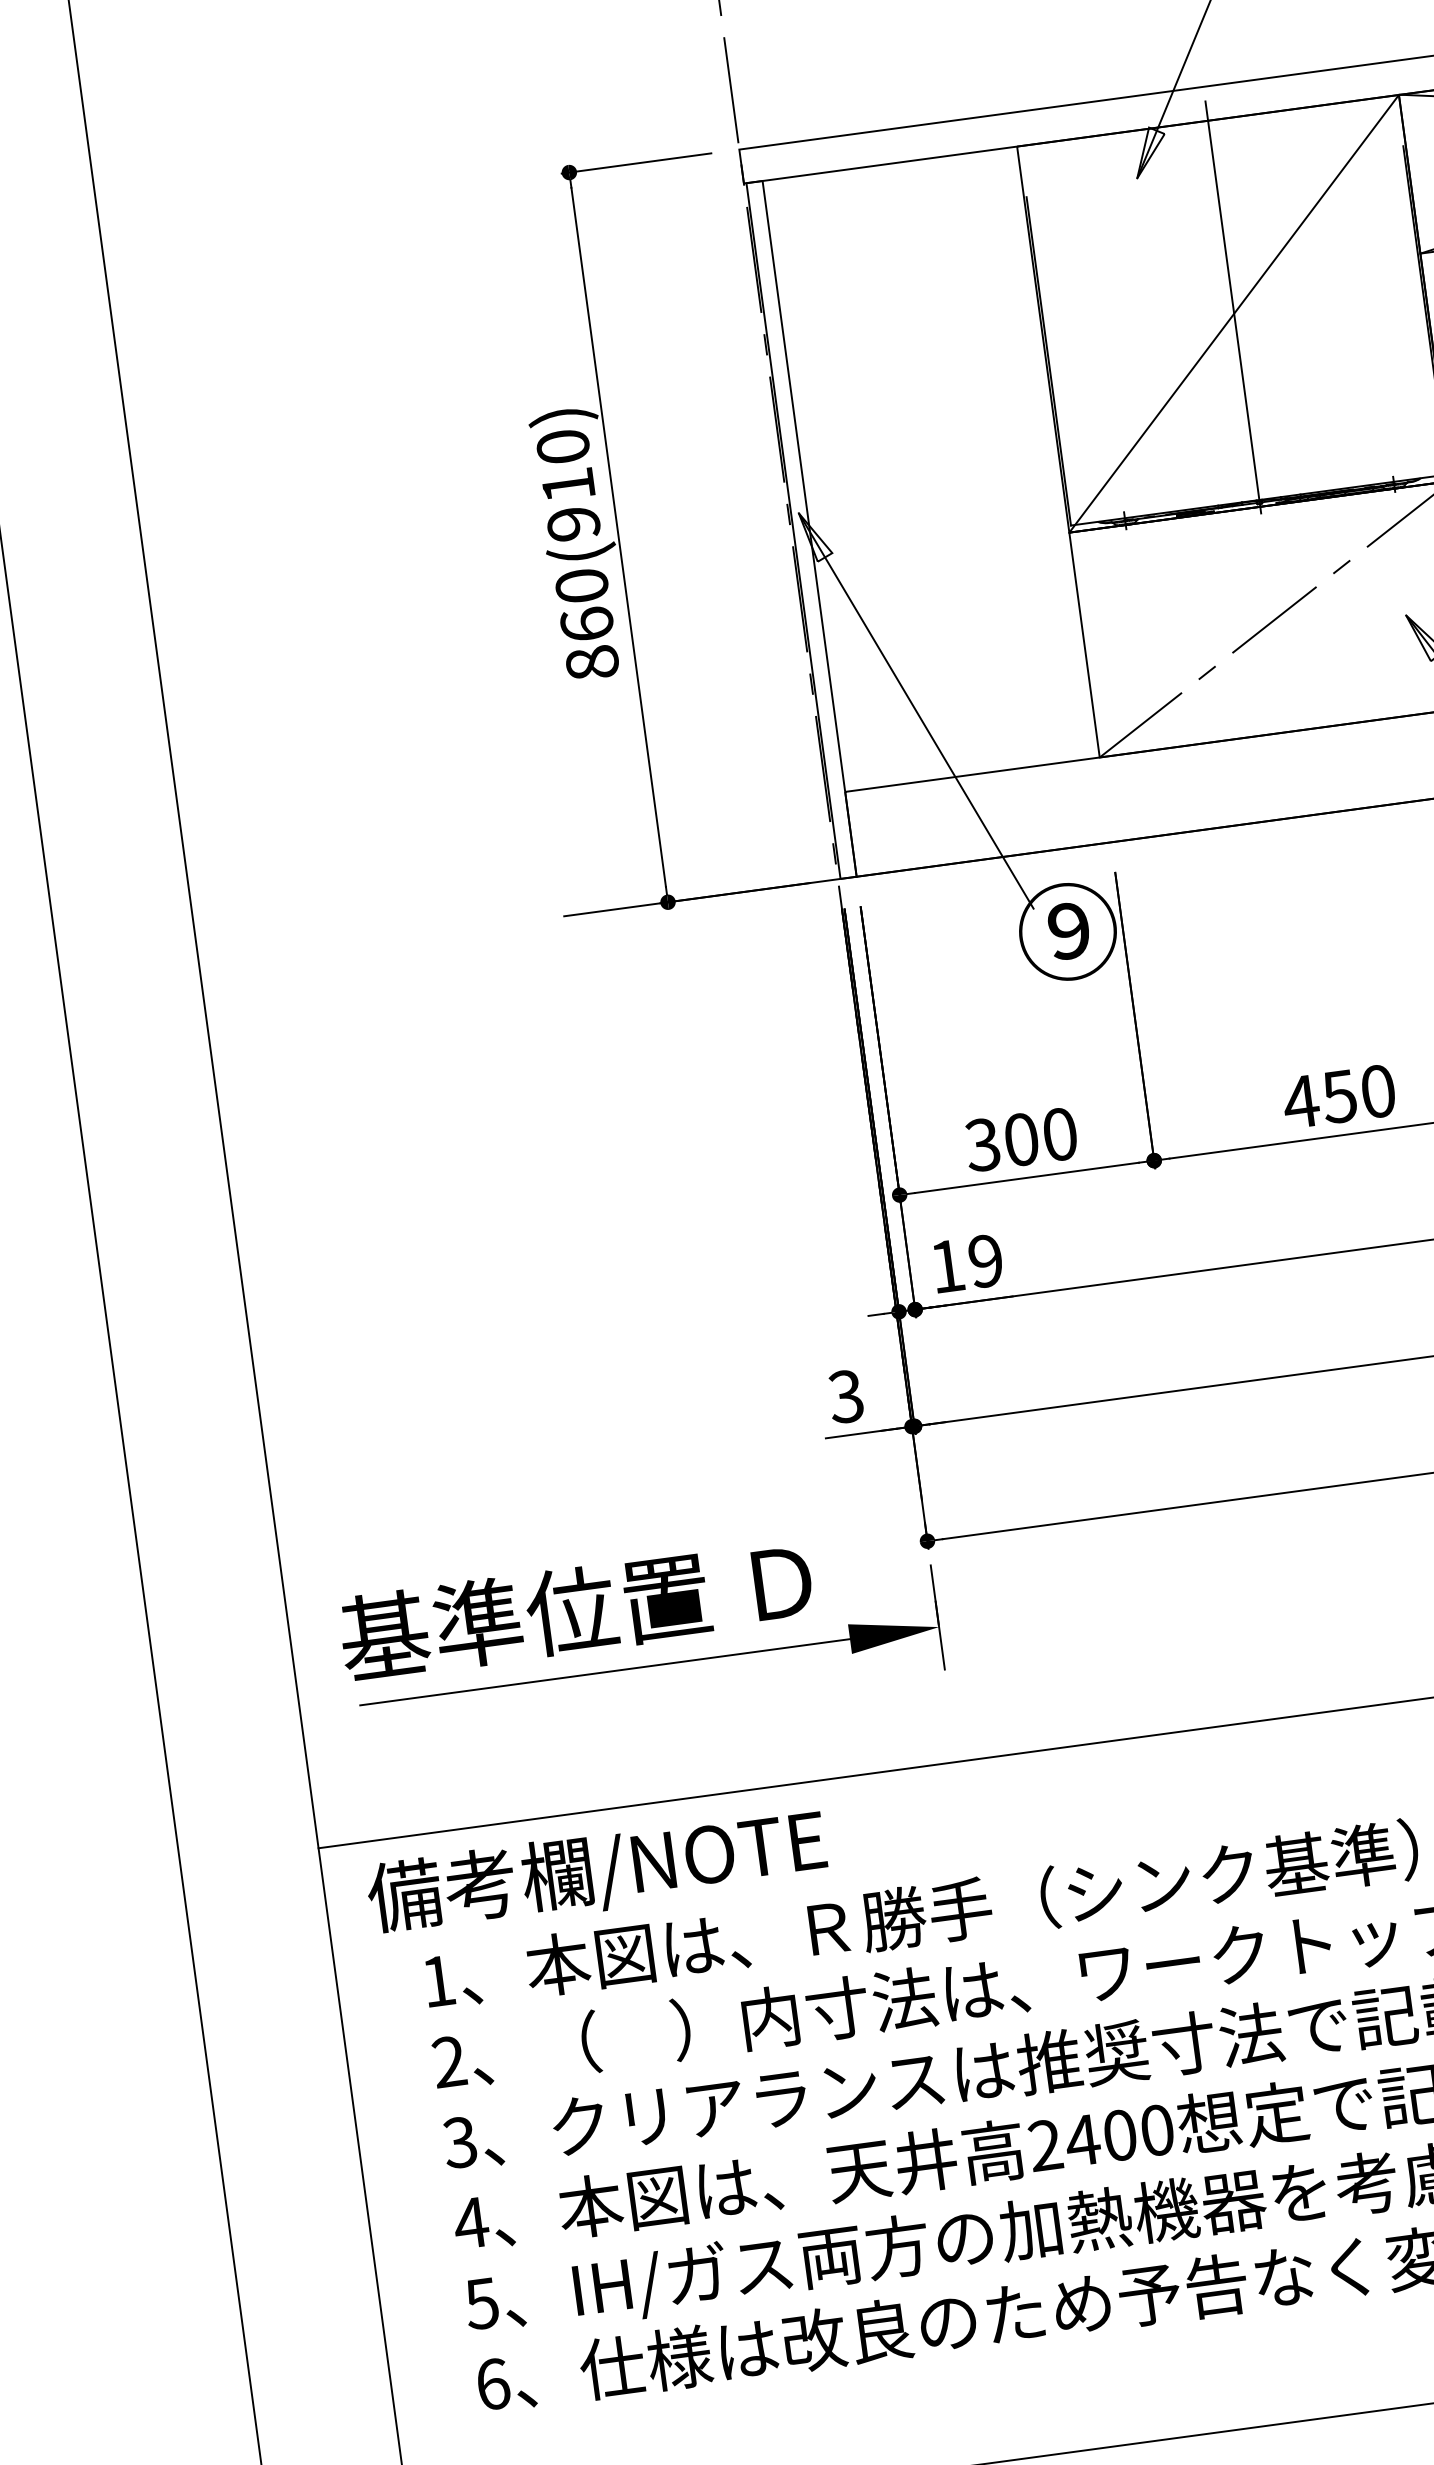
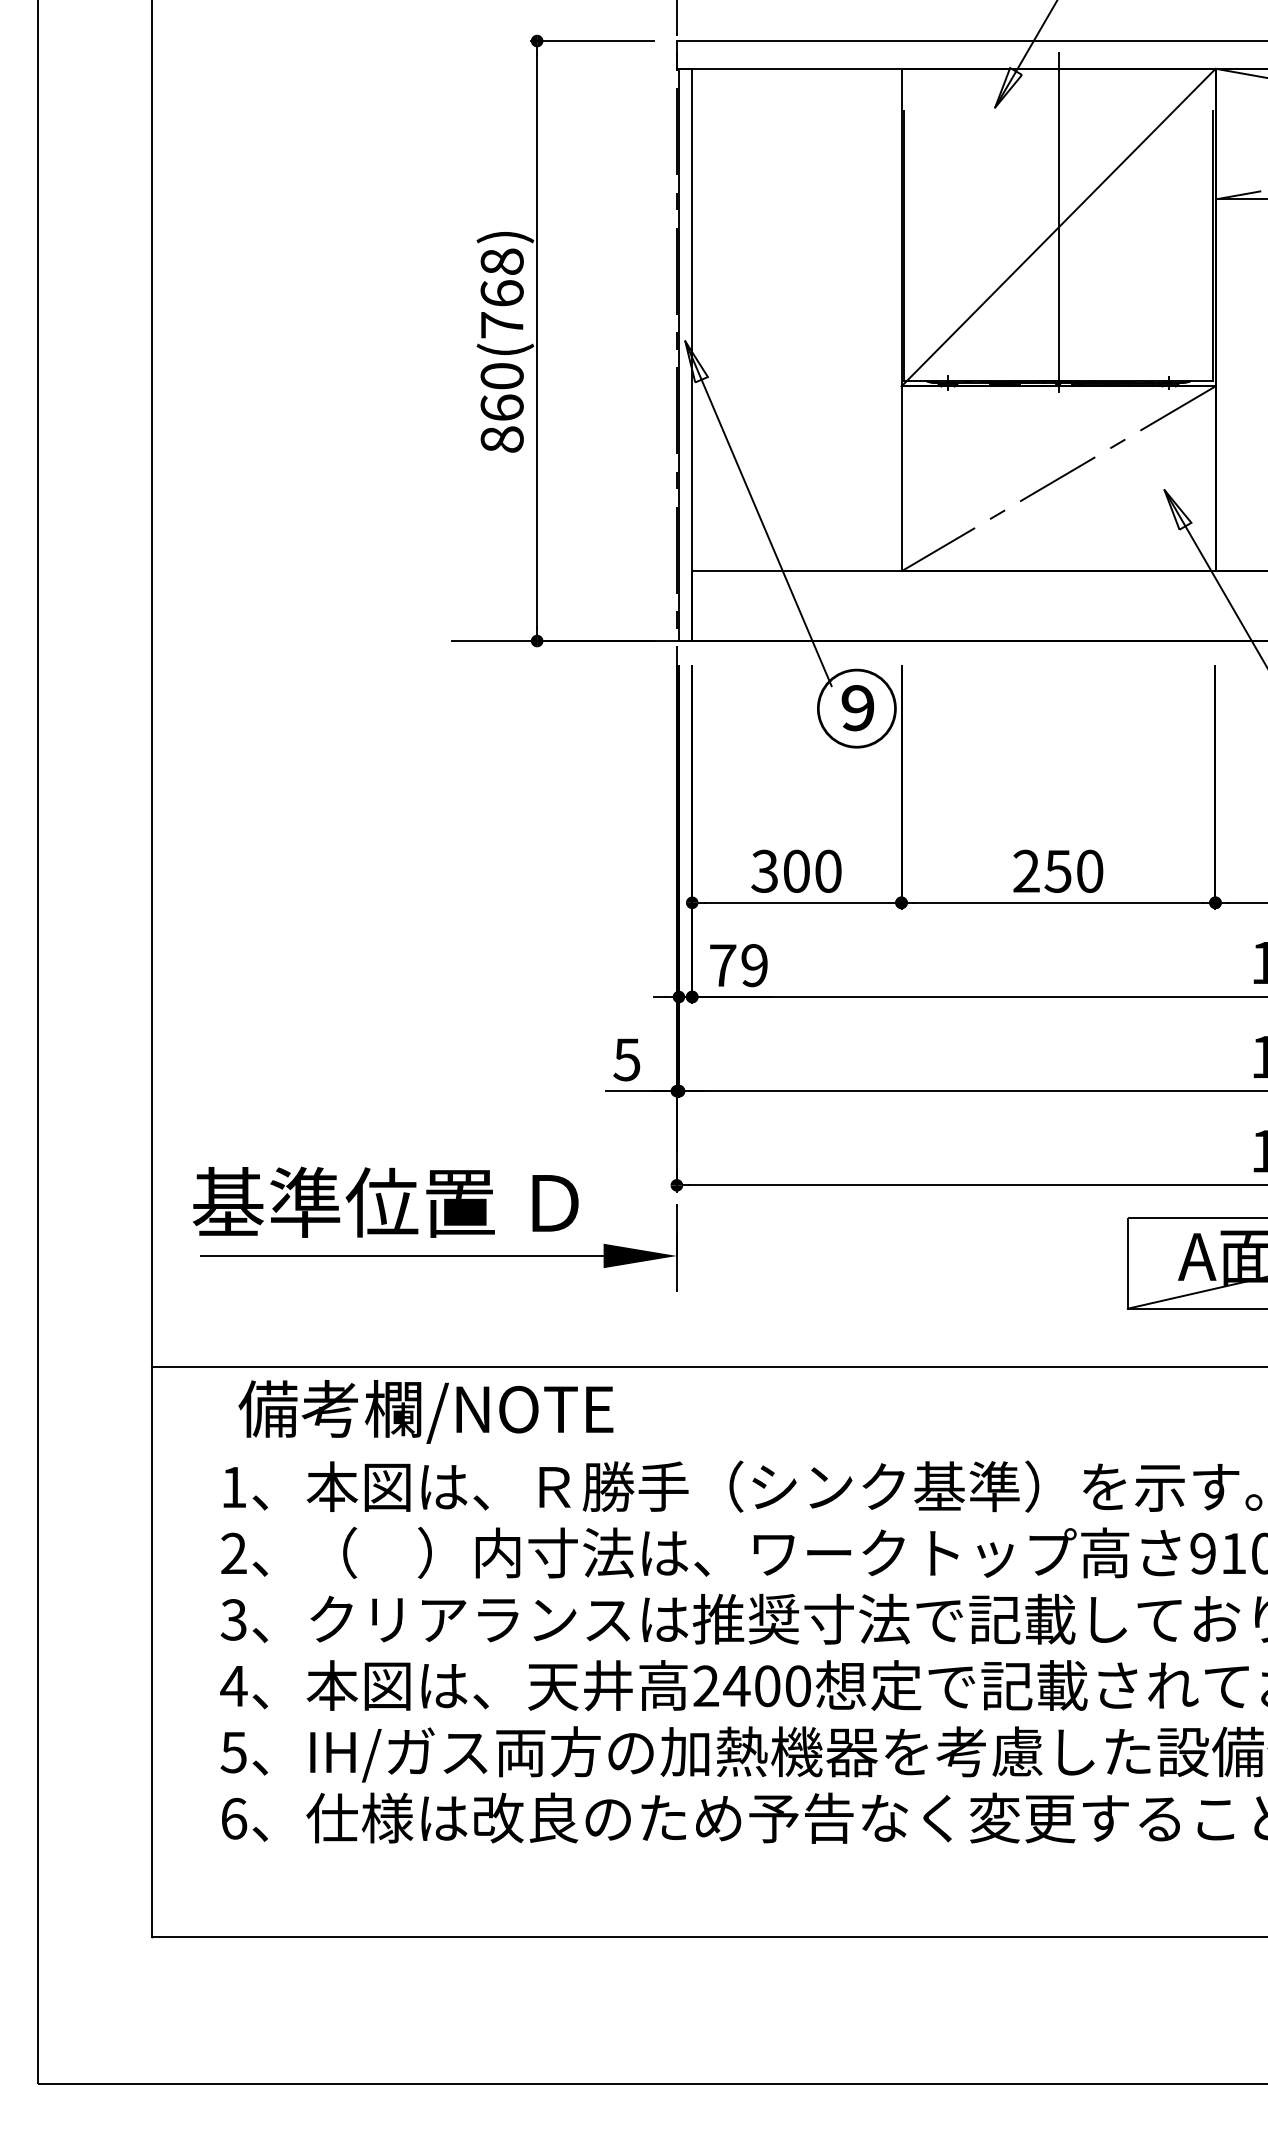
text: (567, 485) -> (501, 293), 860(910) -> 860(768)
text: (1300, 1100) -> (1026, 870), 450 -> 250
text: (948, 1266) -> (723, 965), 19 -> 79
text: (845, 1396) -> (626, 1059), 3 -> 5
text: (596, 1872) -> (425, 1411), moved

